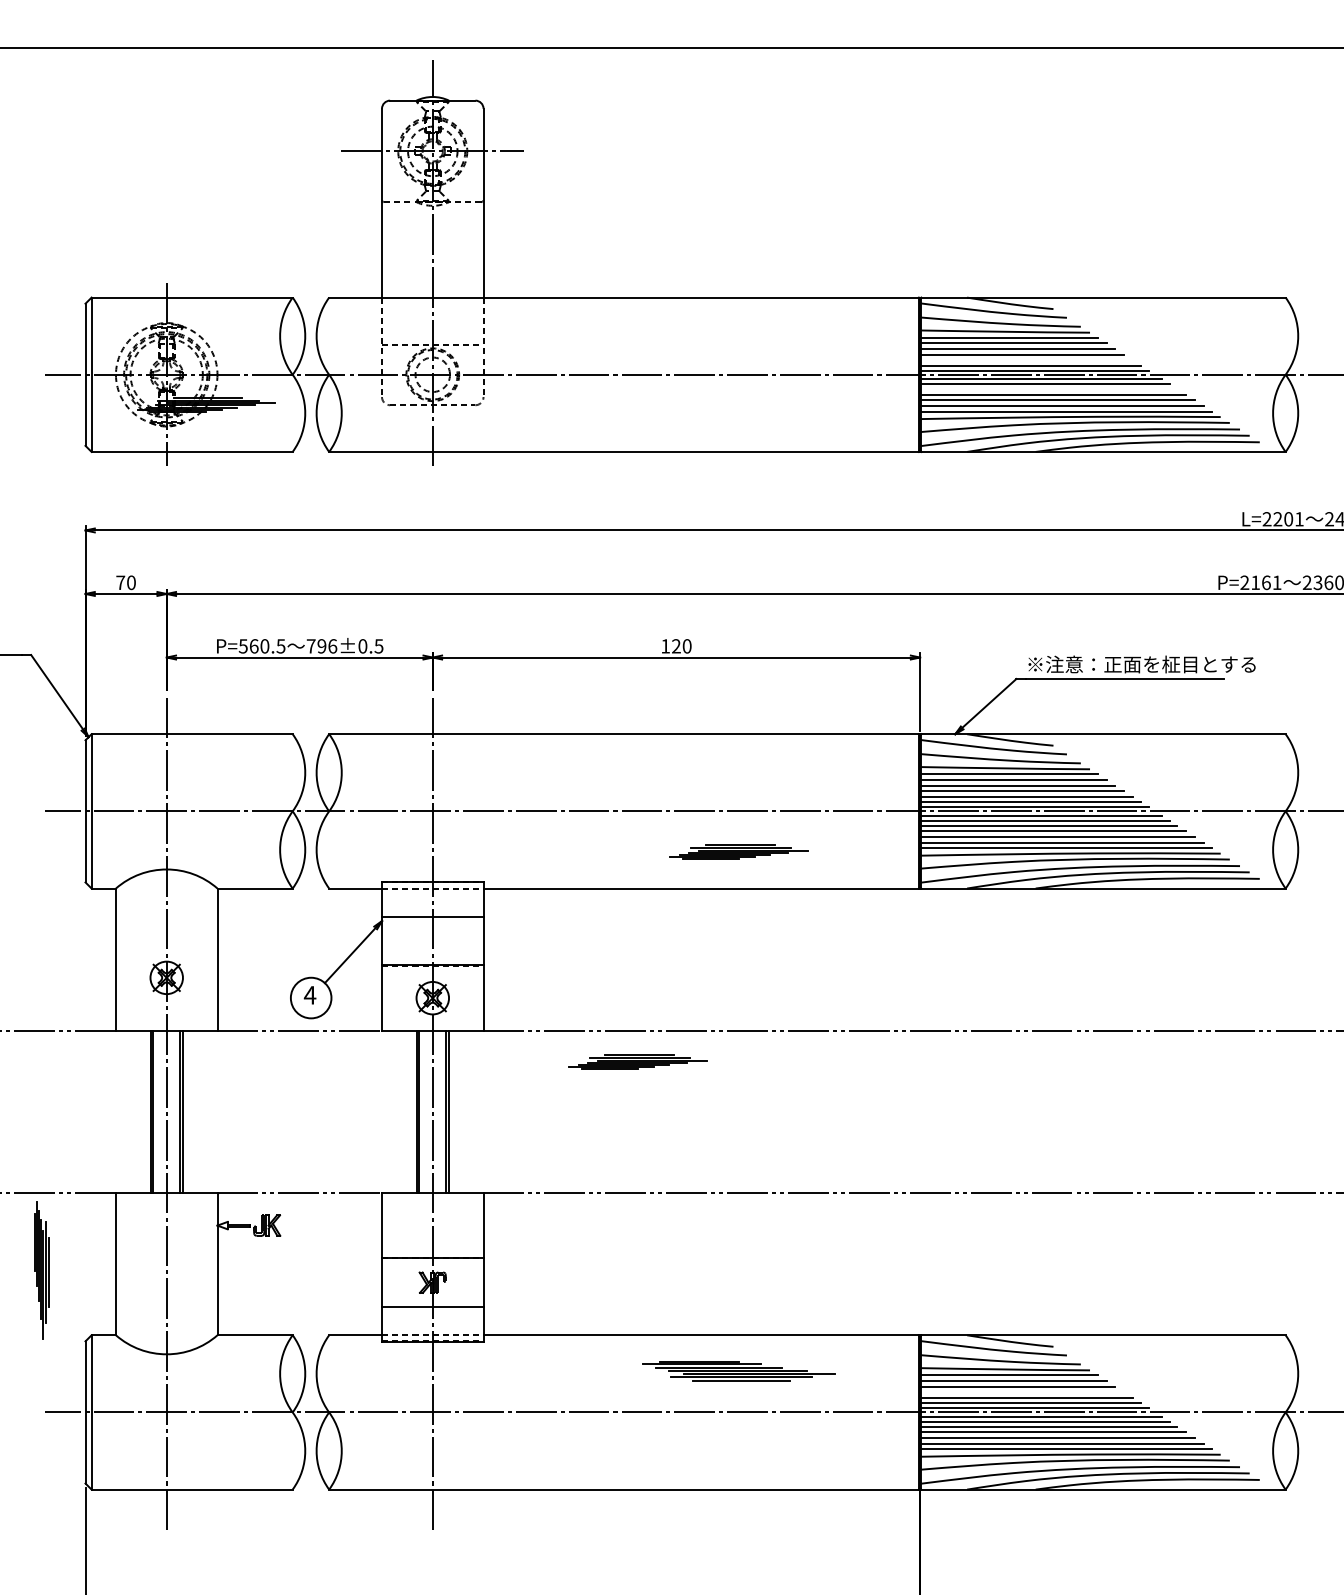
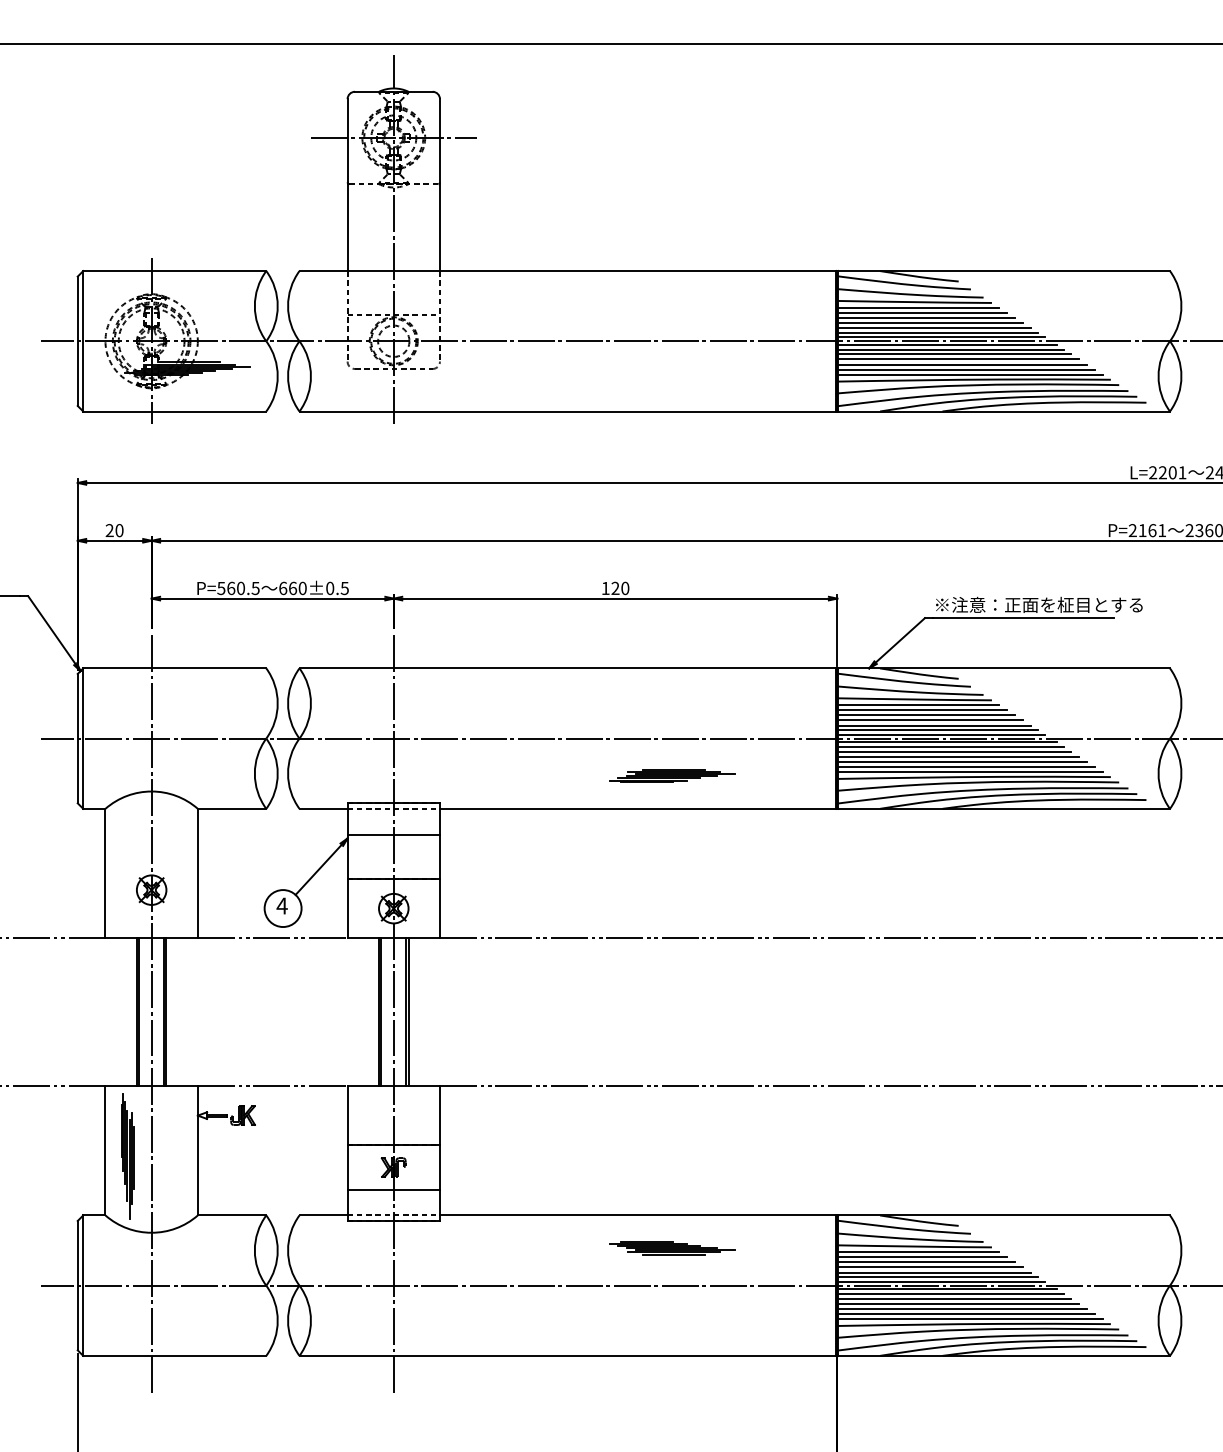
line: (1026, 360) -> (934, 328), added
line: (1048, 389) -> (954, 354), added
text: (120, 582) -> (109, 530), 70 -> 20
text: (321, 646) -> (292, 588), 796±0.5 -> 660±0.5
part: (637, 1061) -> (580, 966), removed
part: (41, 1270) -> (127, 1156), moved
part: (738, 1371) -> (672, 1248), size x0.71
line: (1022, 1392) -> (930, 1267), added

